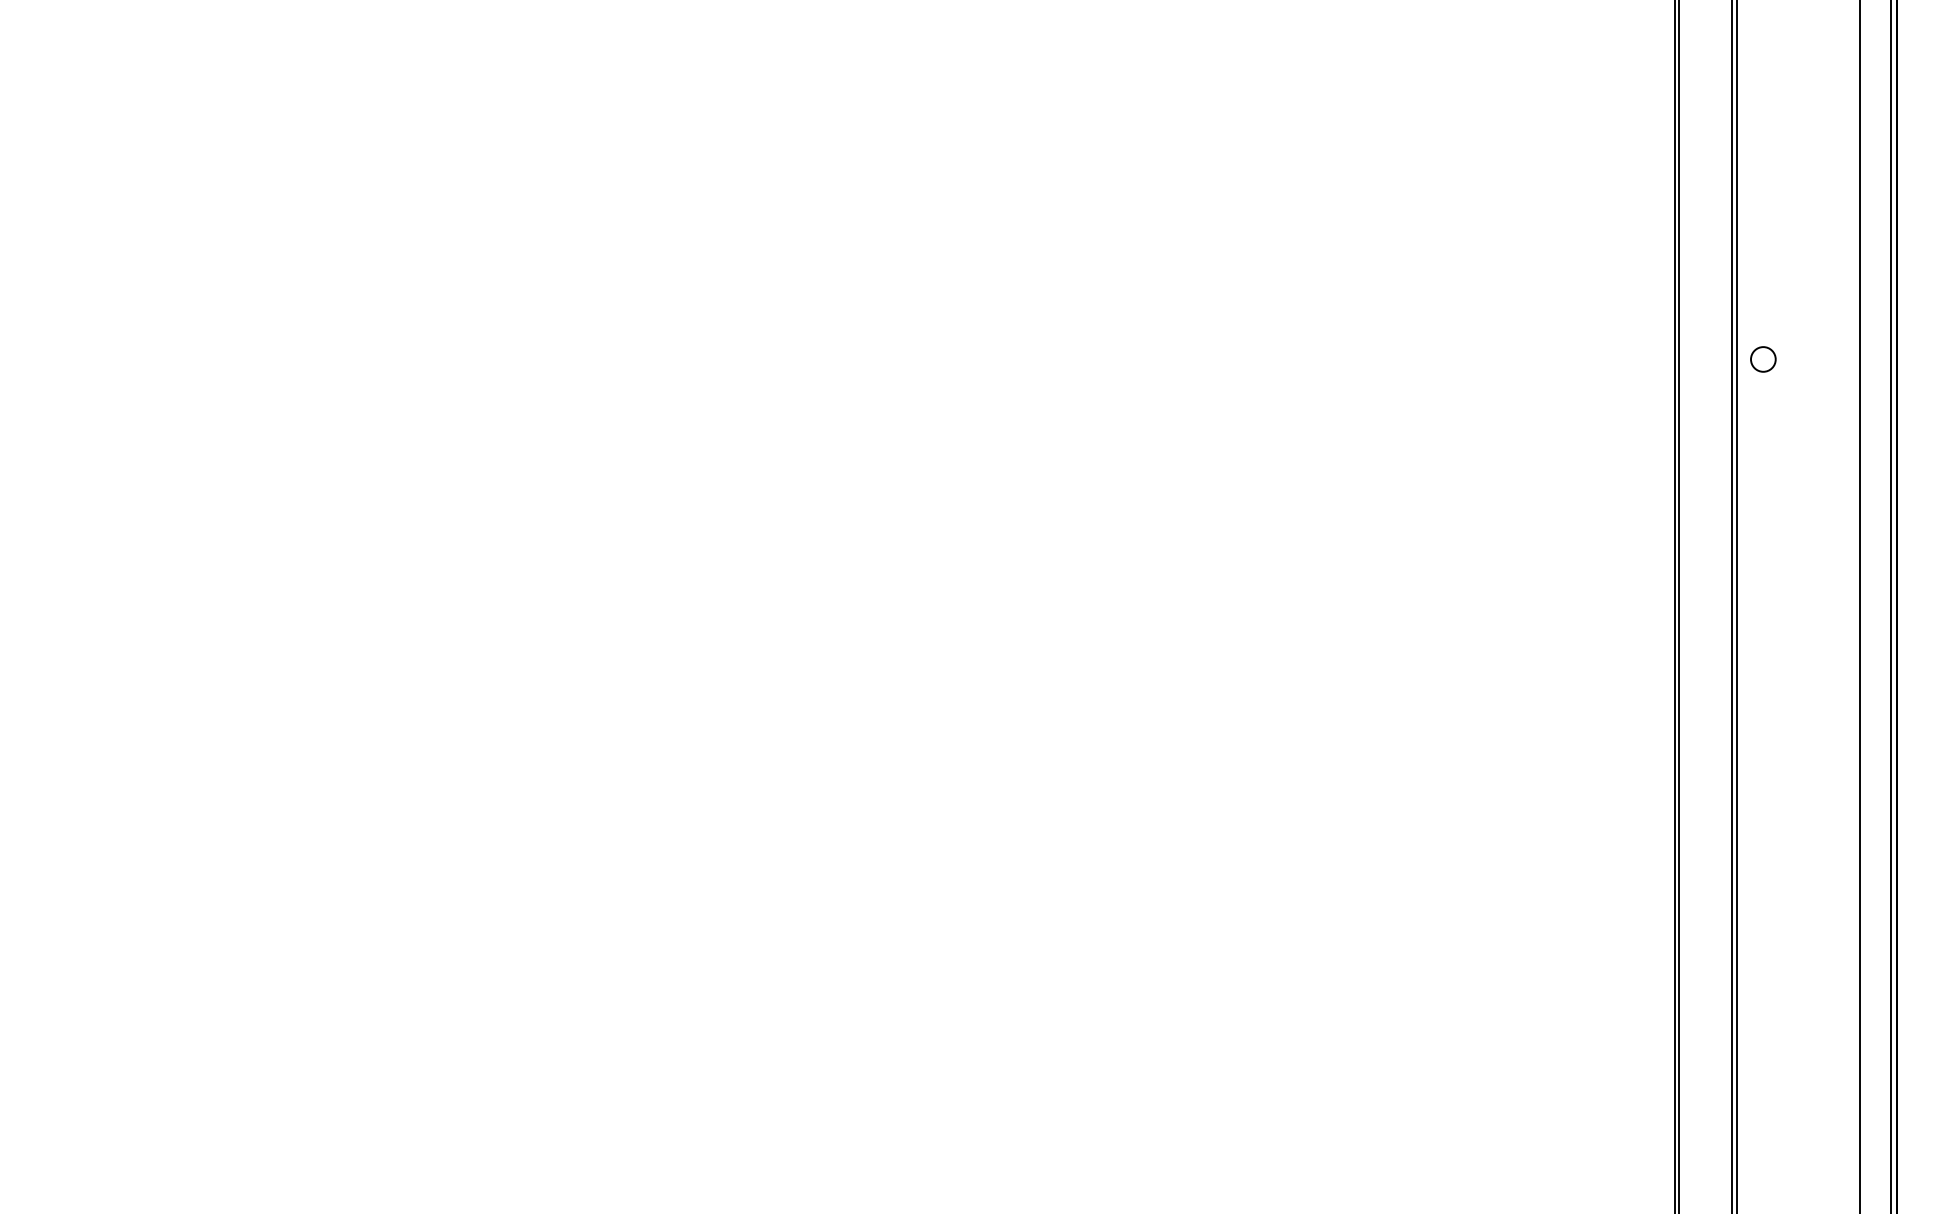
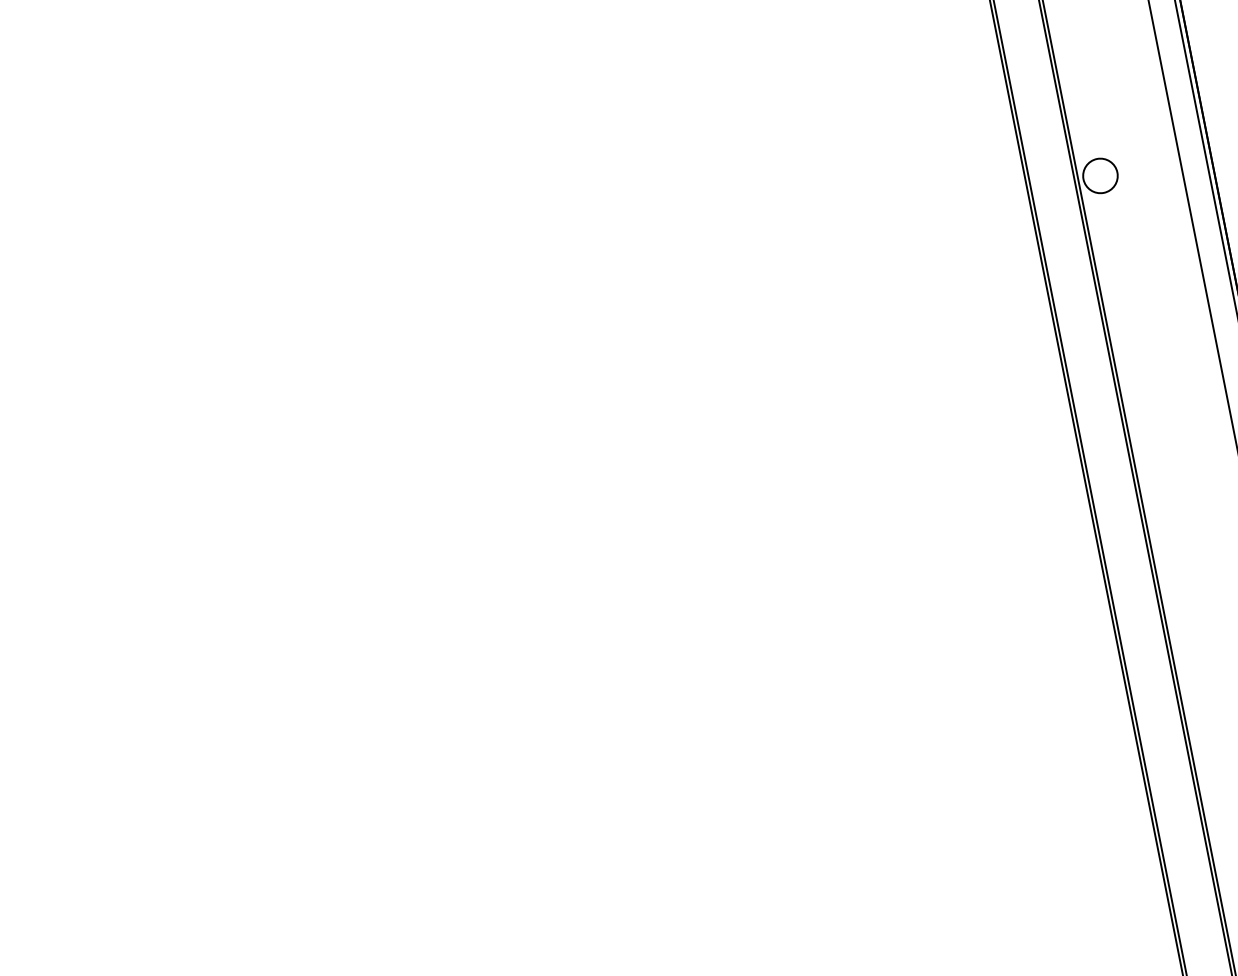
circle: (1762, 359) -> (1099, 176), size x1.67

